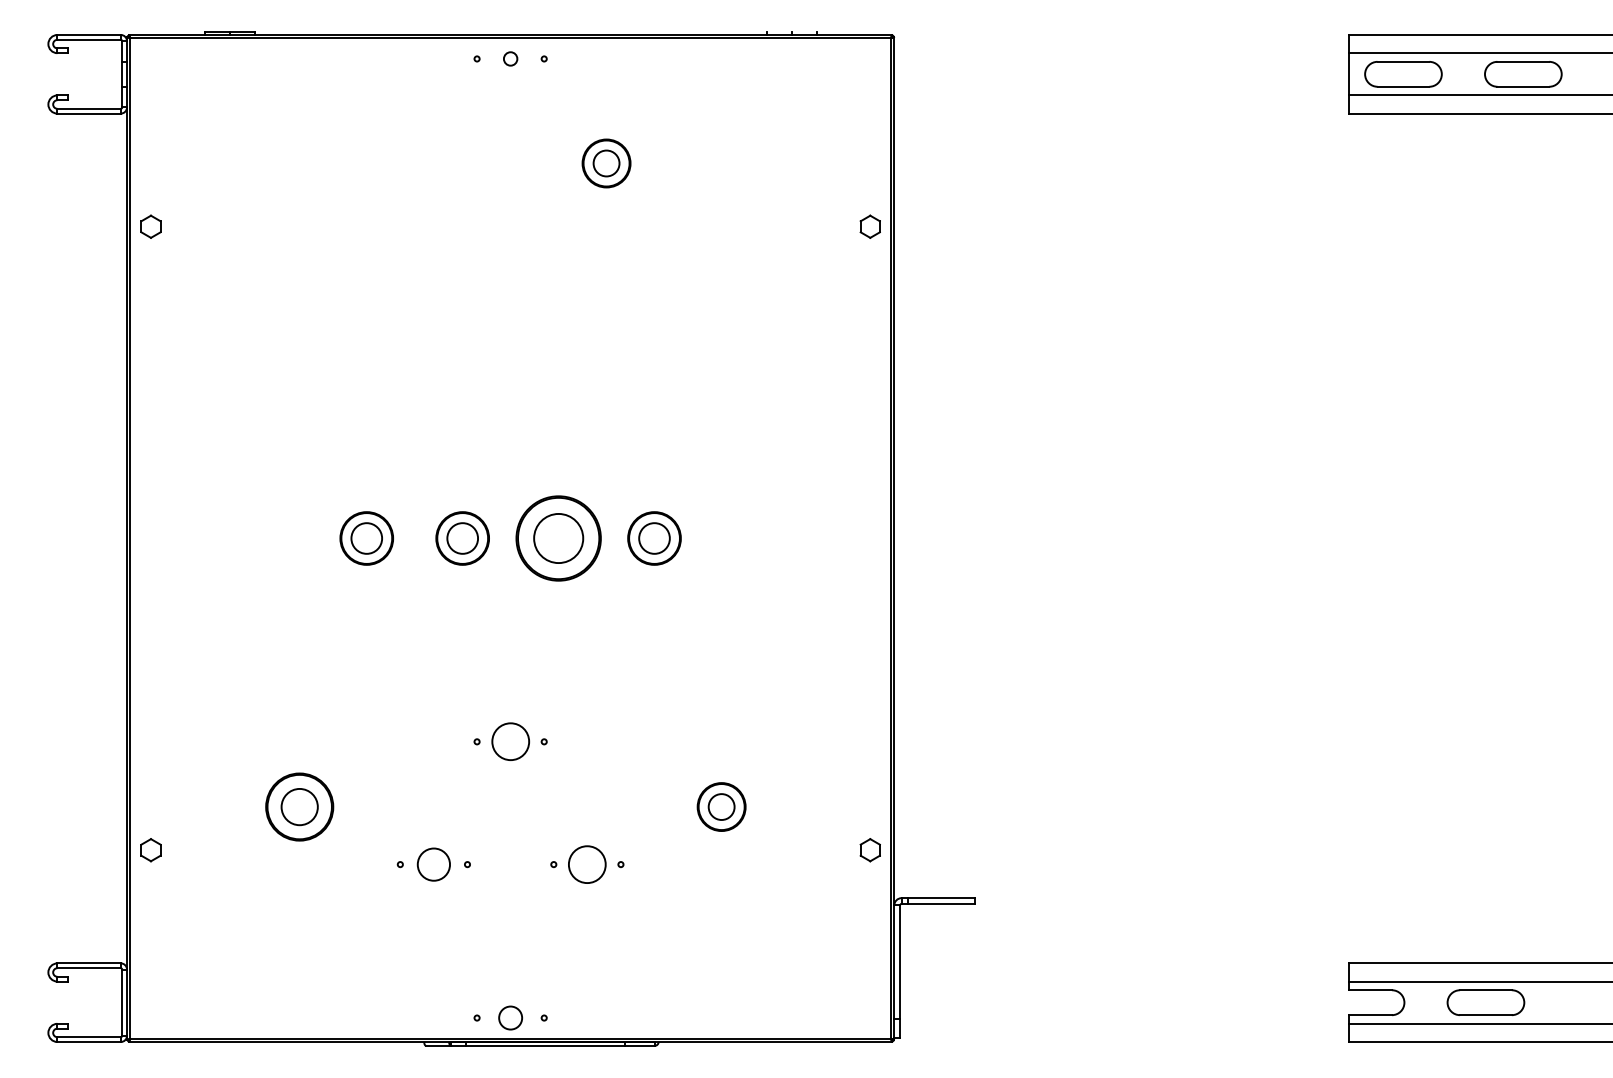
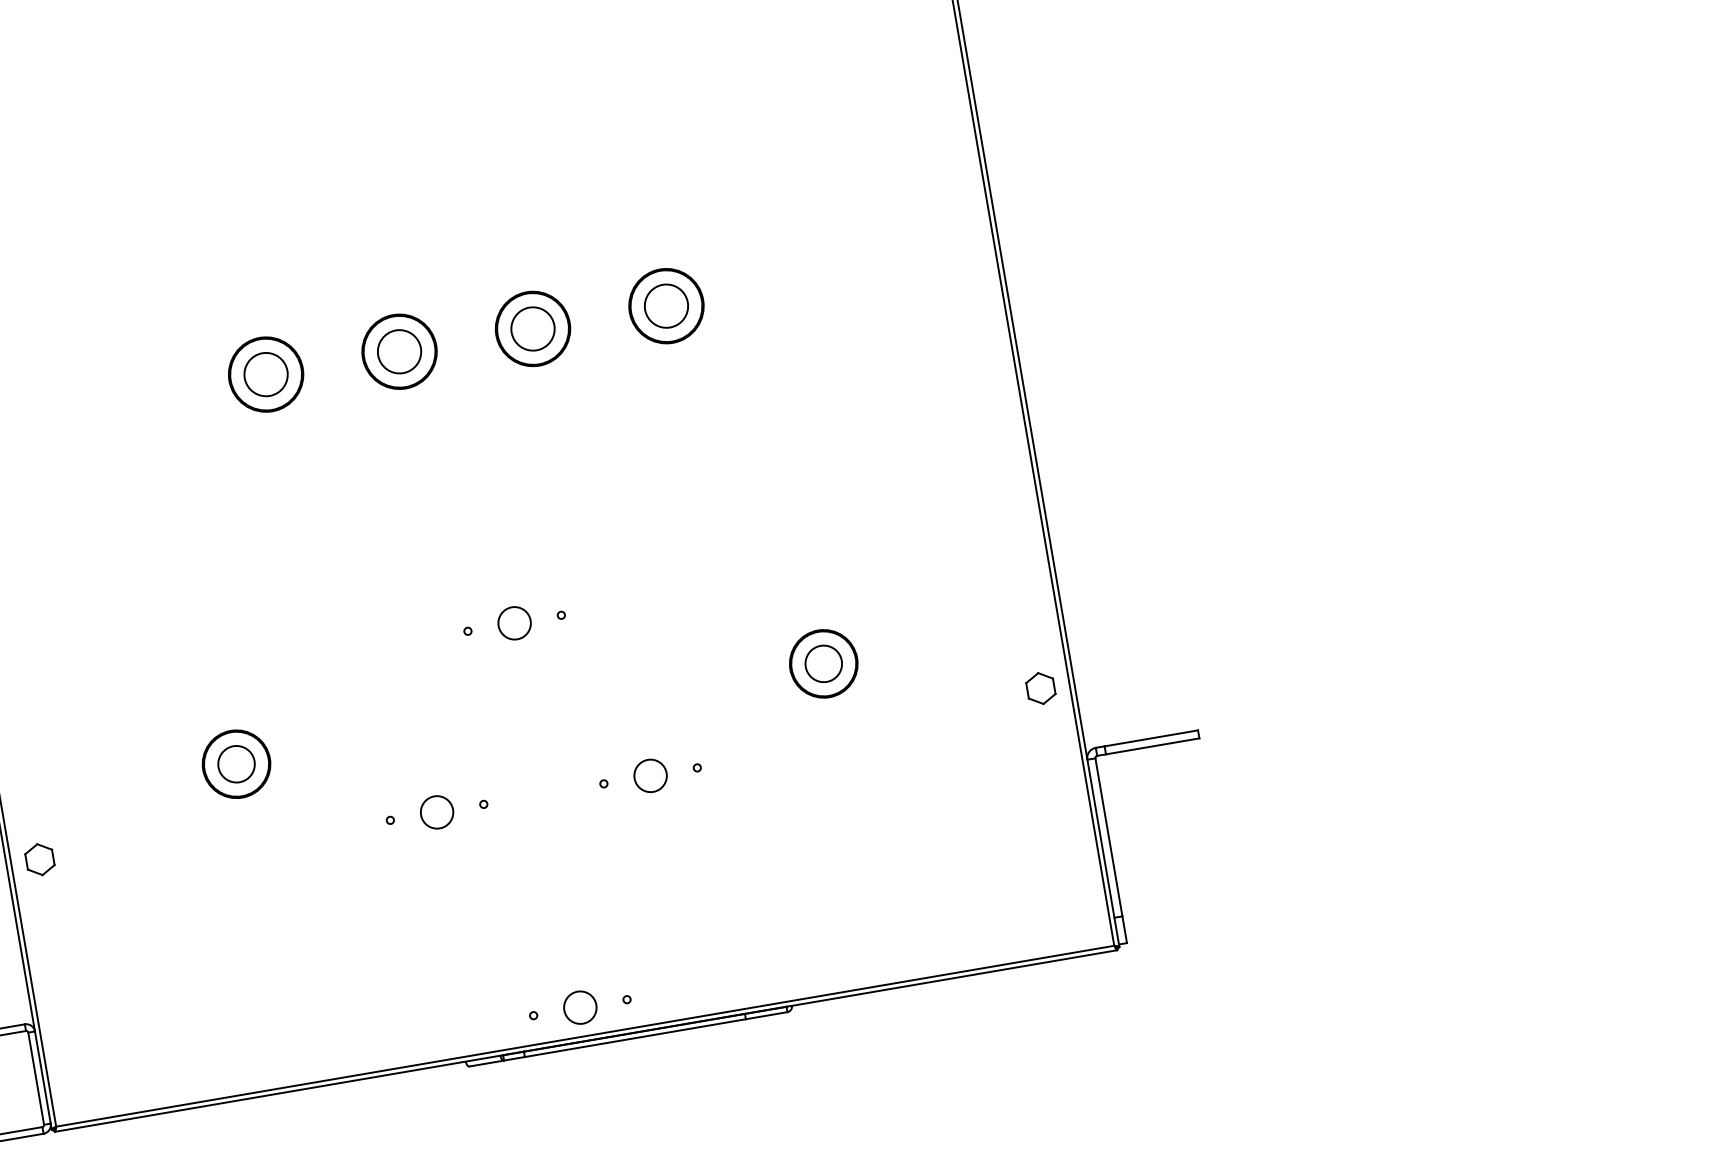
part: (558, 538) -> (532, 328), size x0.62
circle: (510, 741) -> (514, 622), size x0.62
part: (299, 806) -> (236, 763), size x0.71
circle: (433, 864) -> (436, 812), size x0.71
circle: (587, 864) -> (650, 775), size x0.62

